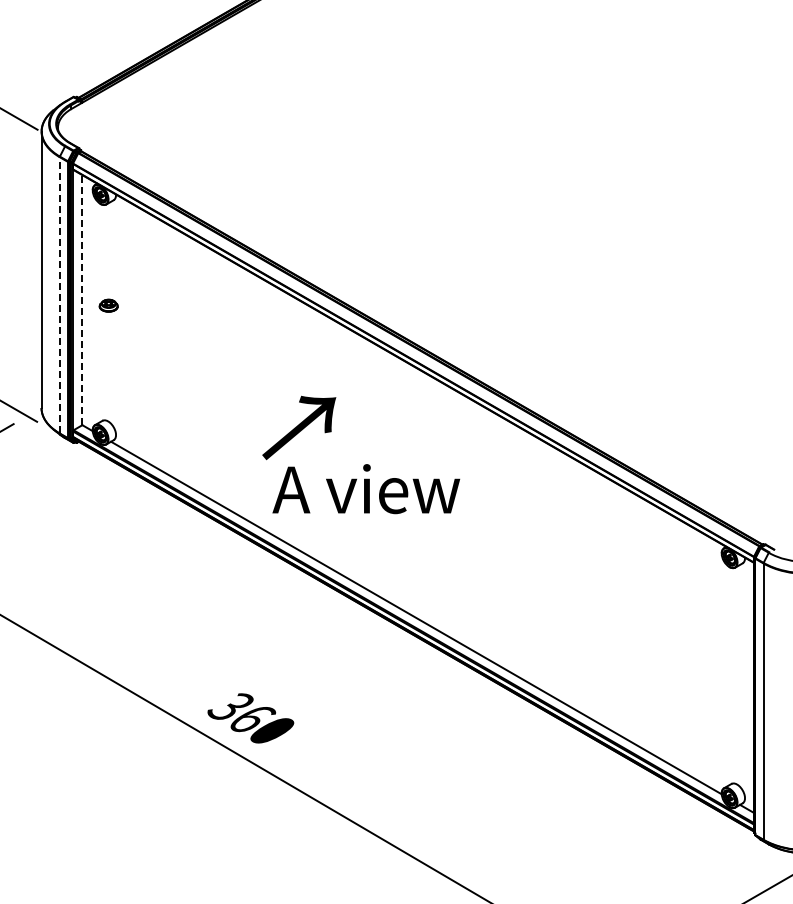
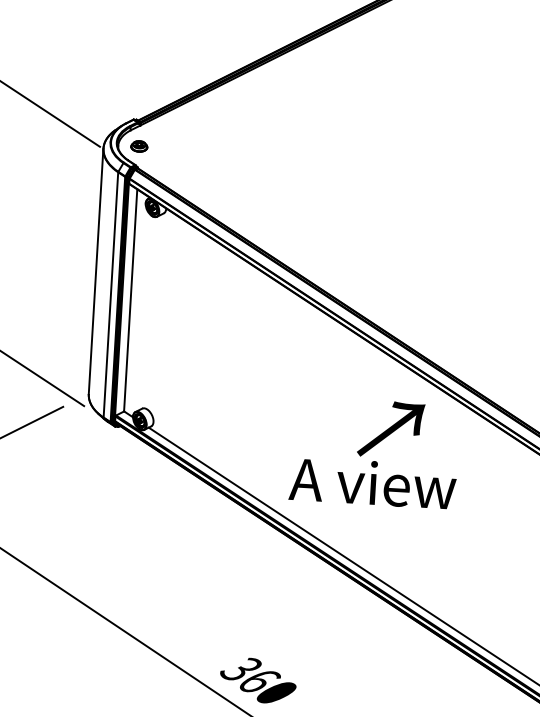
line: (59, 294) -> (110, 294), dashed -> solid
line: (82, 299) -> (130, 299), dashed -> solid
part: (108, 305) -> (139, 146), moved
text: (299, 427) -> (391, 429), moved

